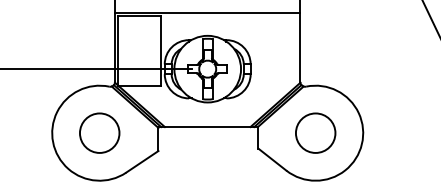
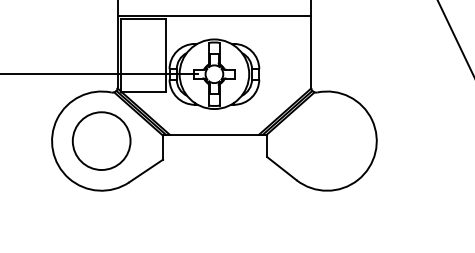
circle: (99, 132) -> (101, 140), size x1.4
circle: (315, 132) -> (326, 140), removed

